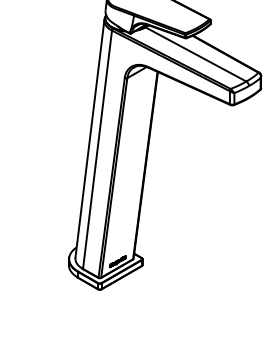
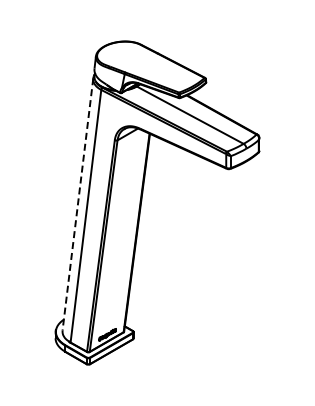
line: (89, 138) -> (77, 204), solid -> dashed

